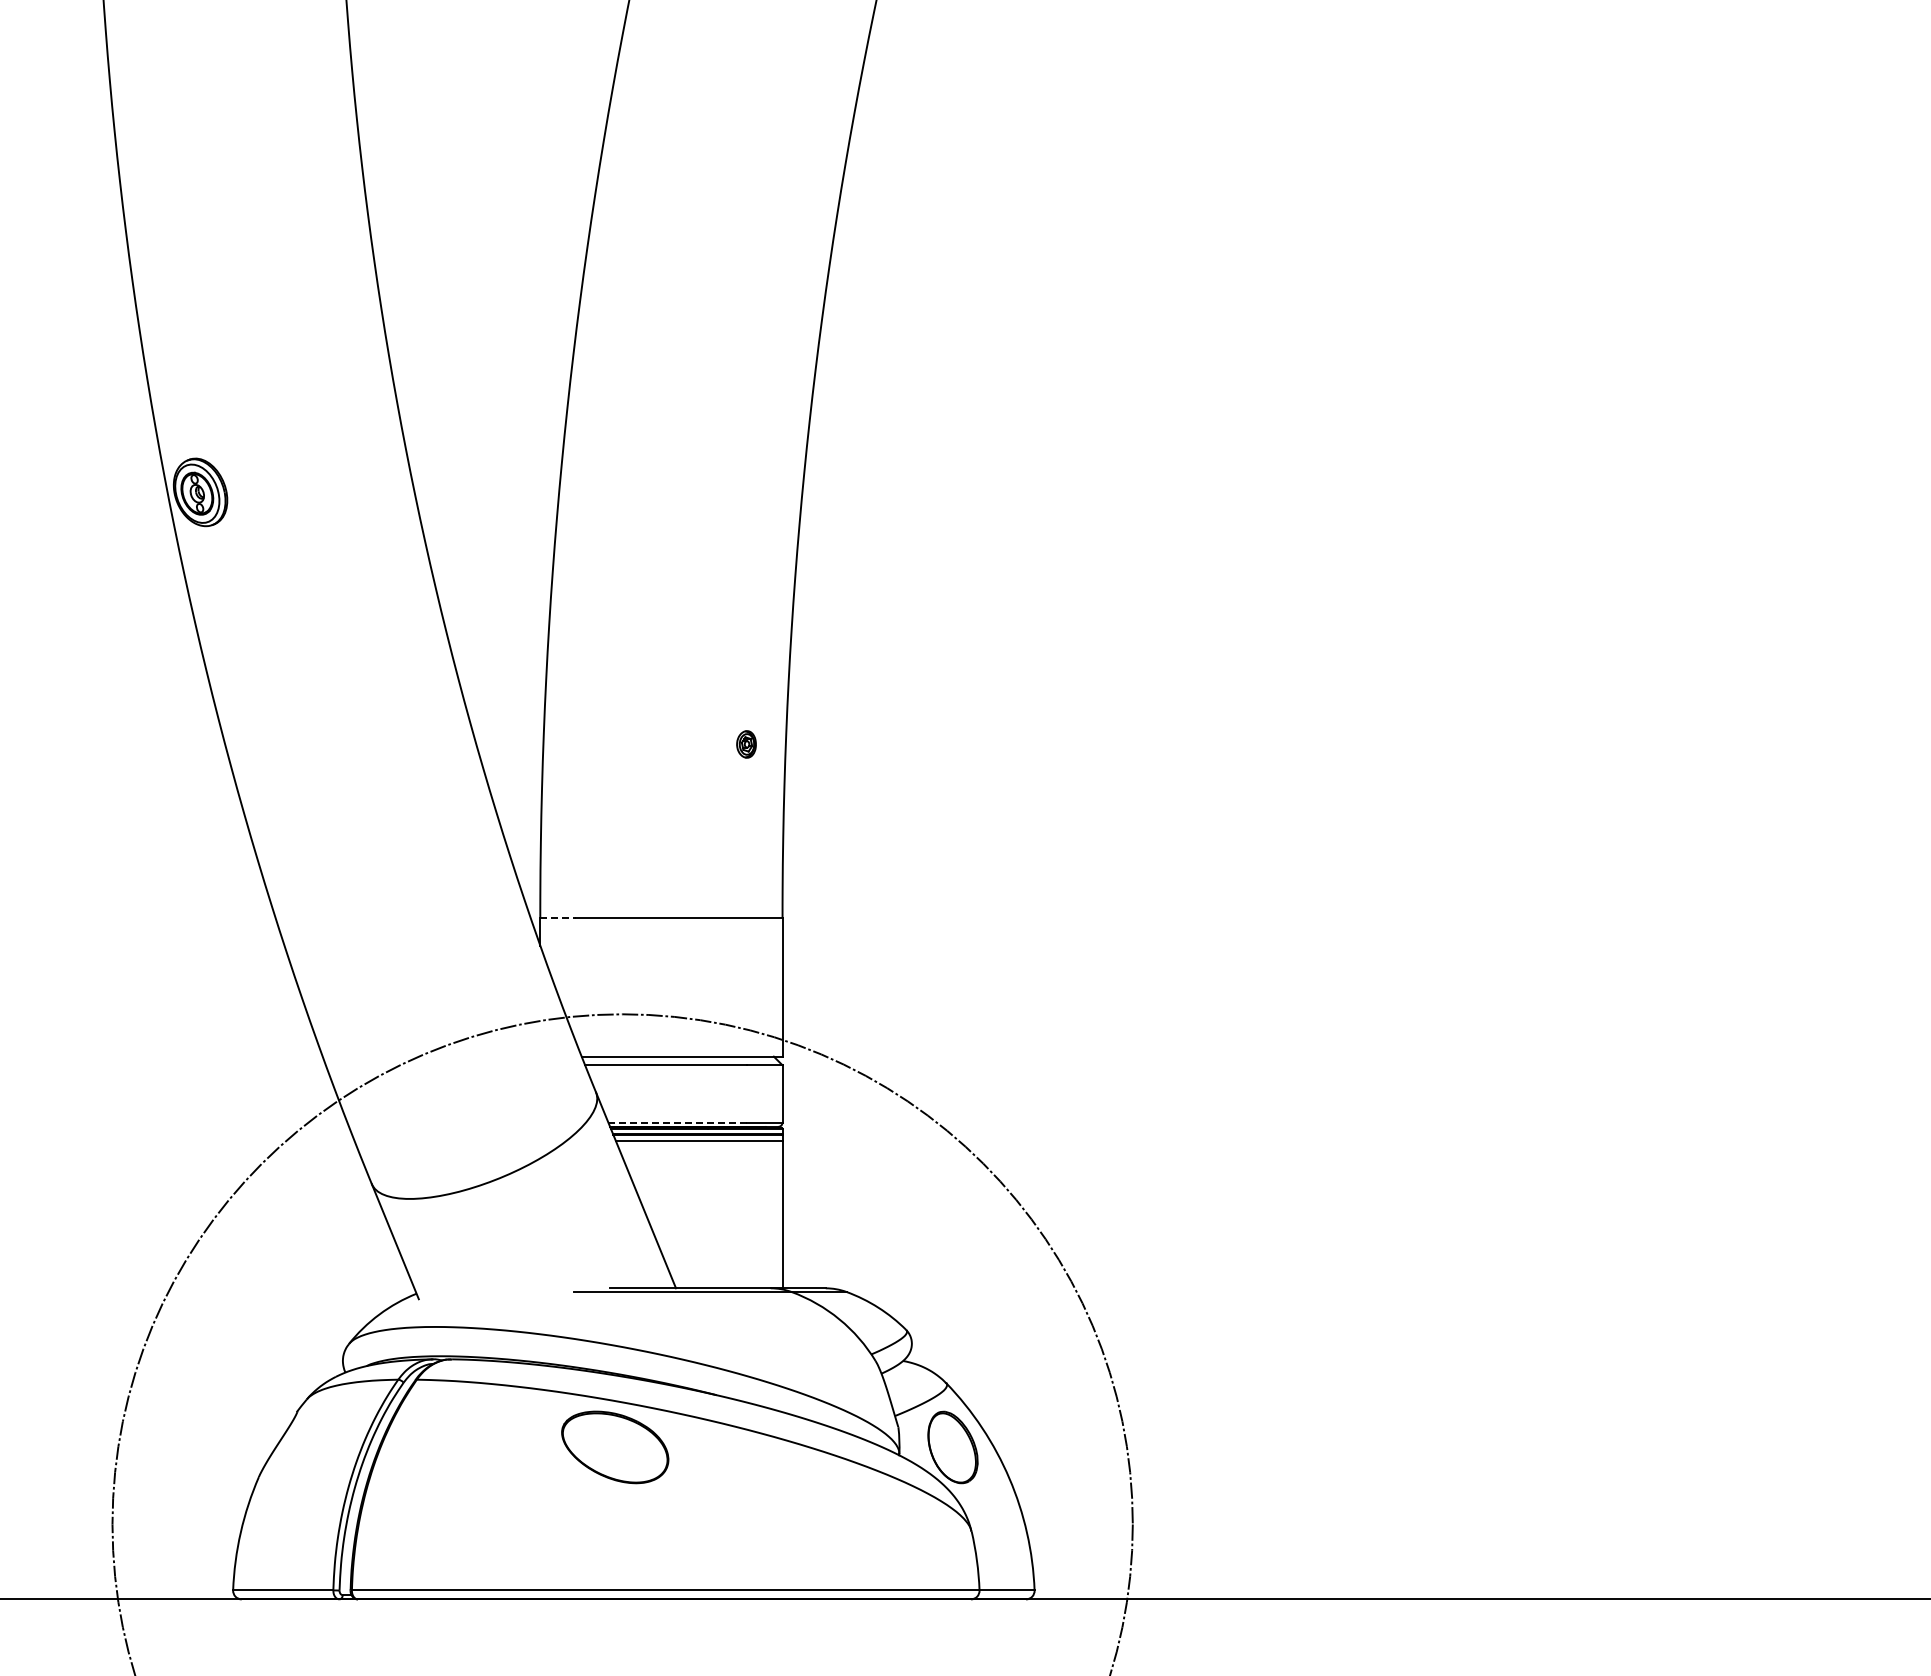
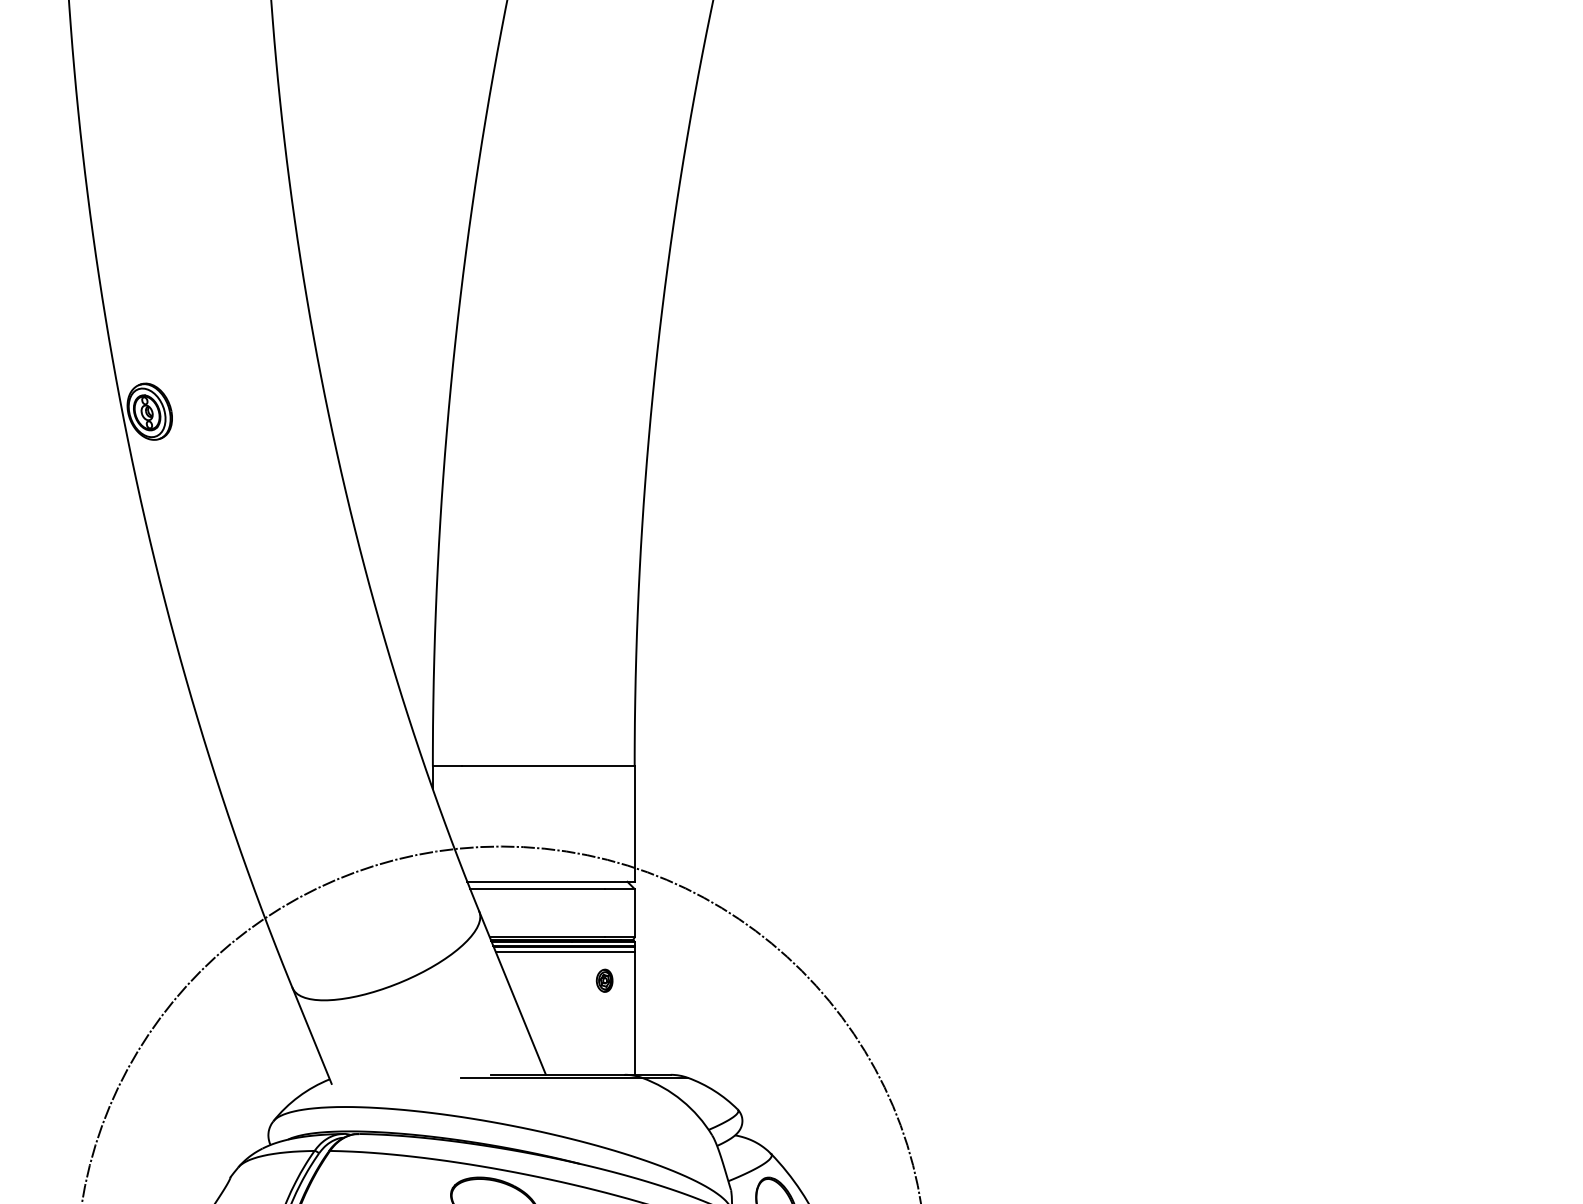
part: (746, 744) -> (604, 980), moved
line: (558, 918) -> (448, 766), dashed -> solid
line: (678, 1122) -> (548, 936), dashed -> solid

